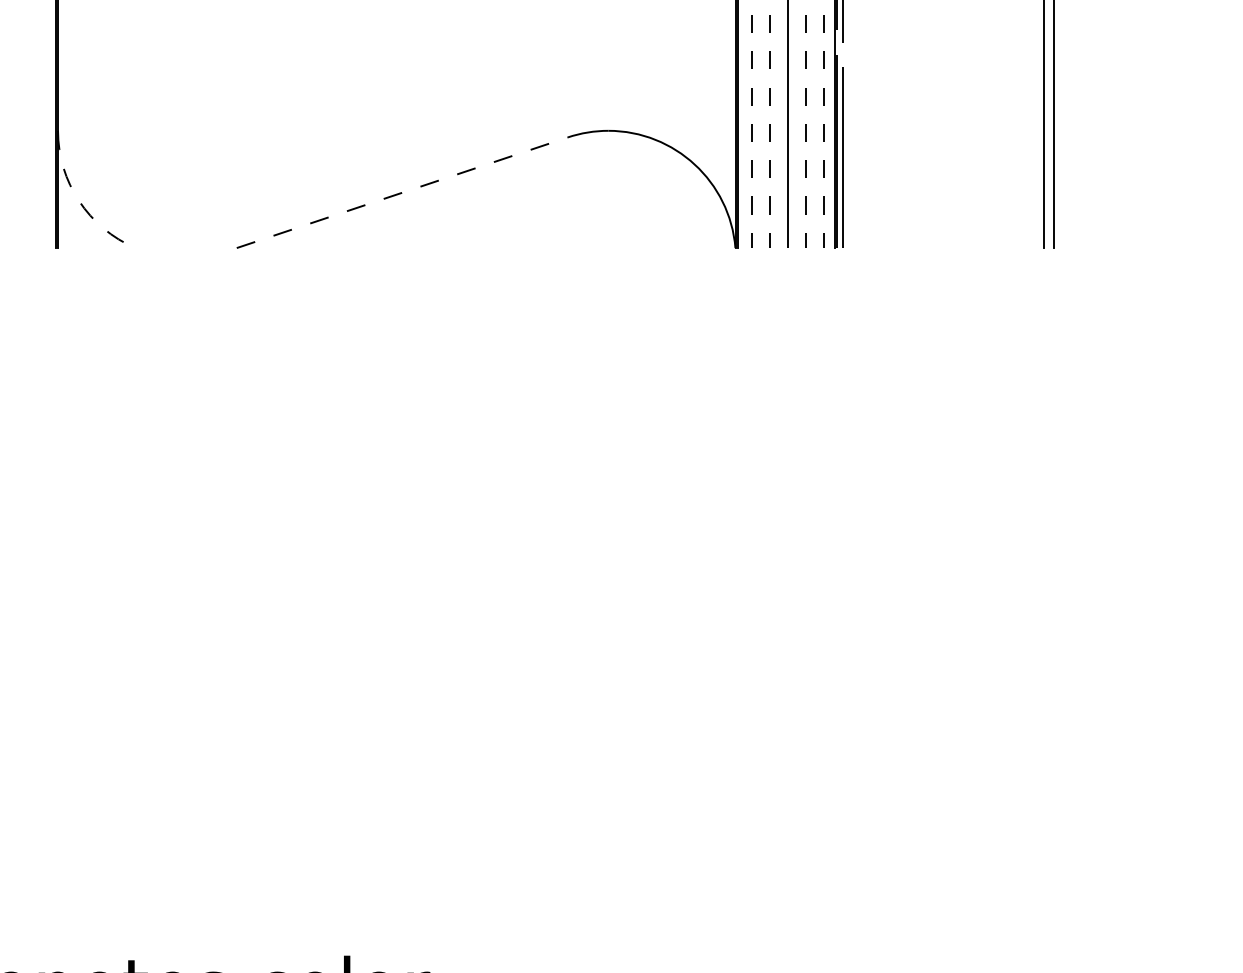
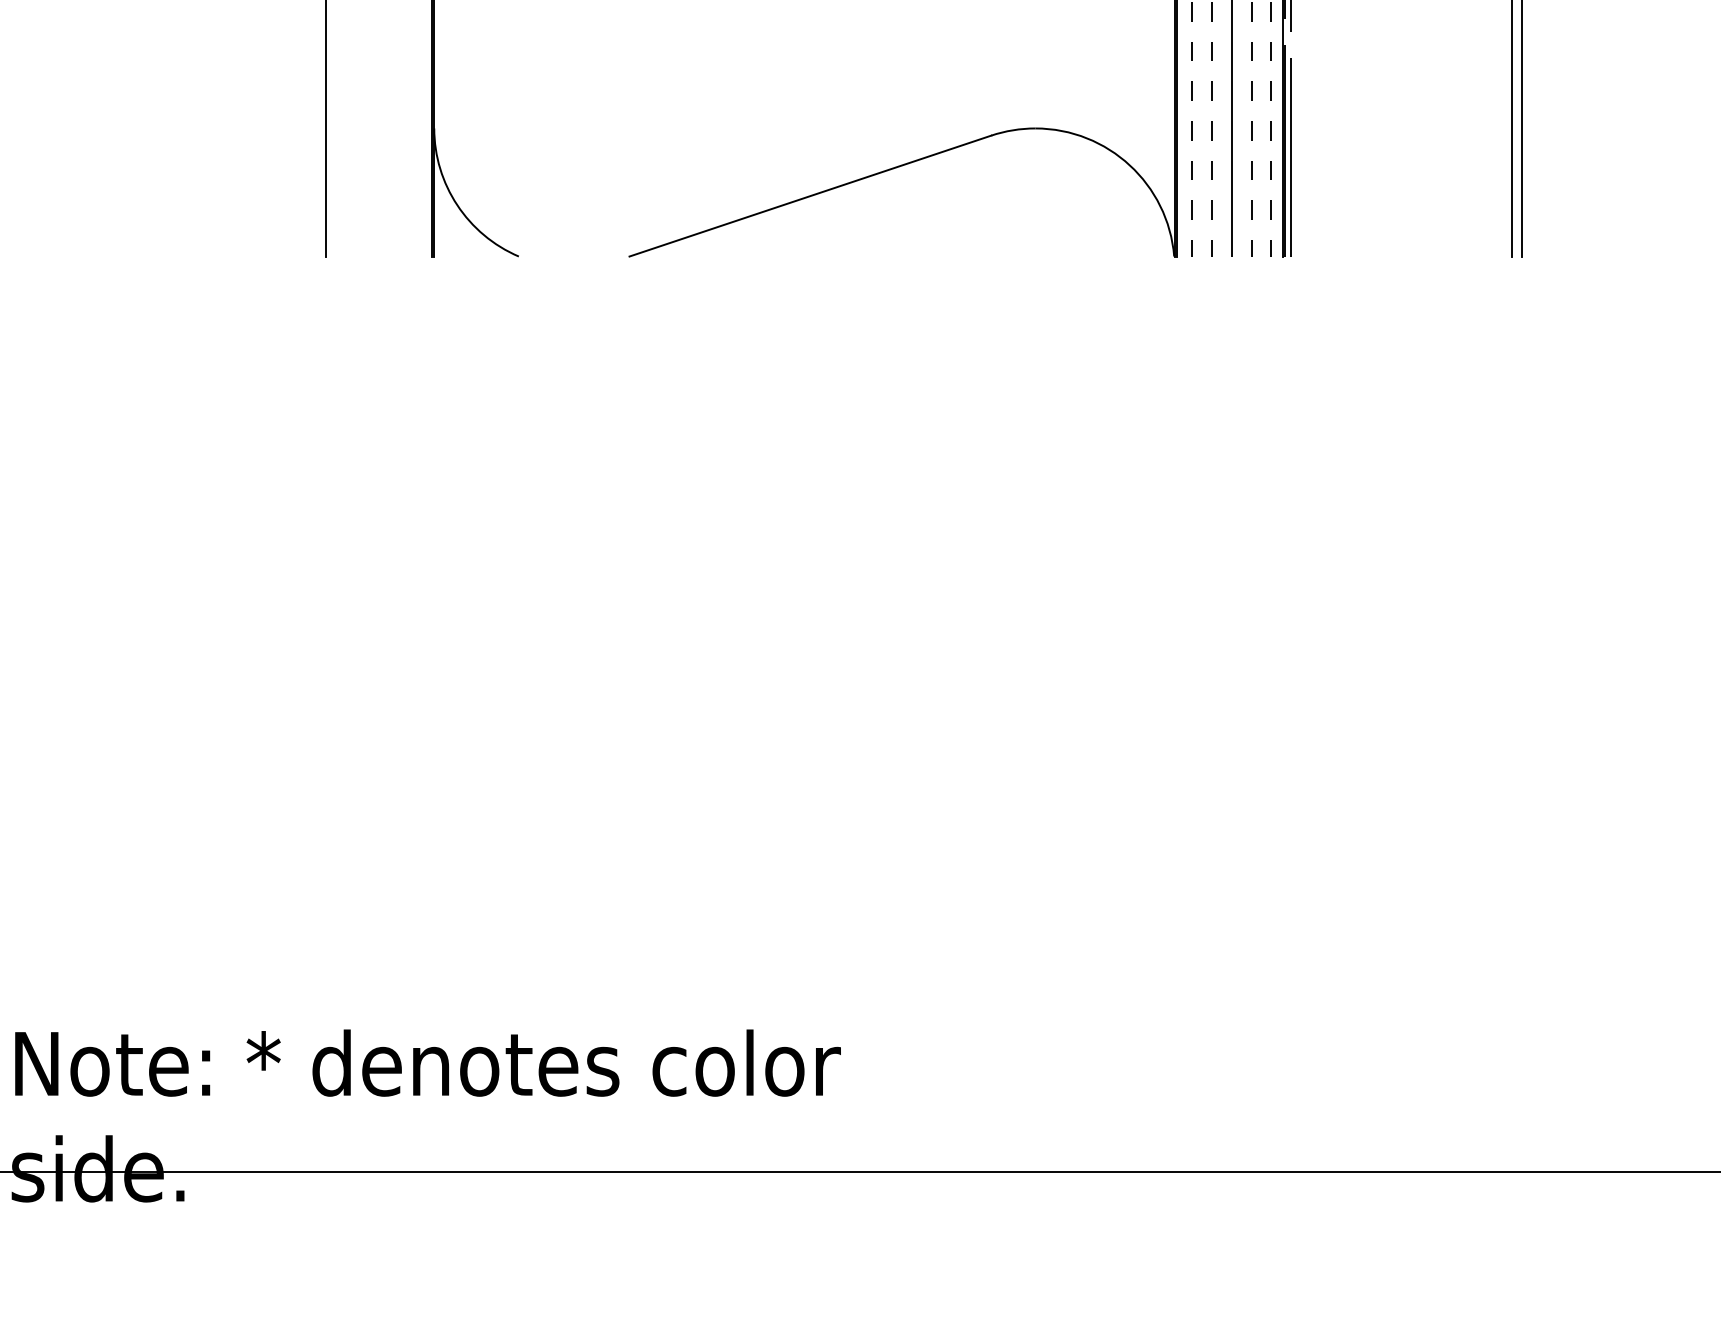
line: (402, 193) -> (810, 196), dashed -> solid
arc: (79, 201) -> (457, 205), dashed -> solid

